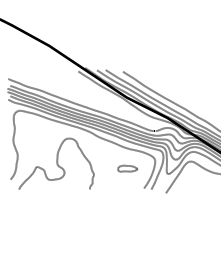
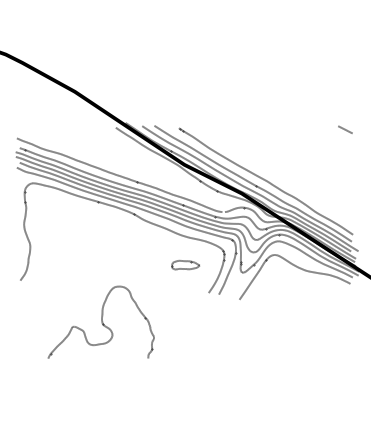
curve: (56, 163) -> (101, 321), moved

